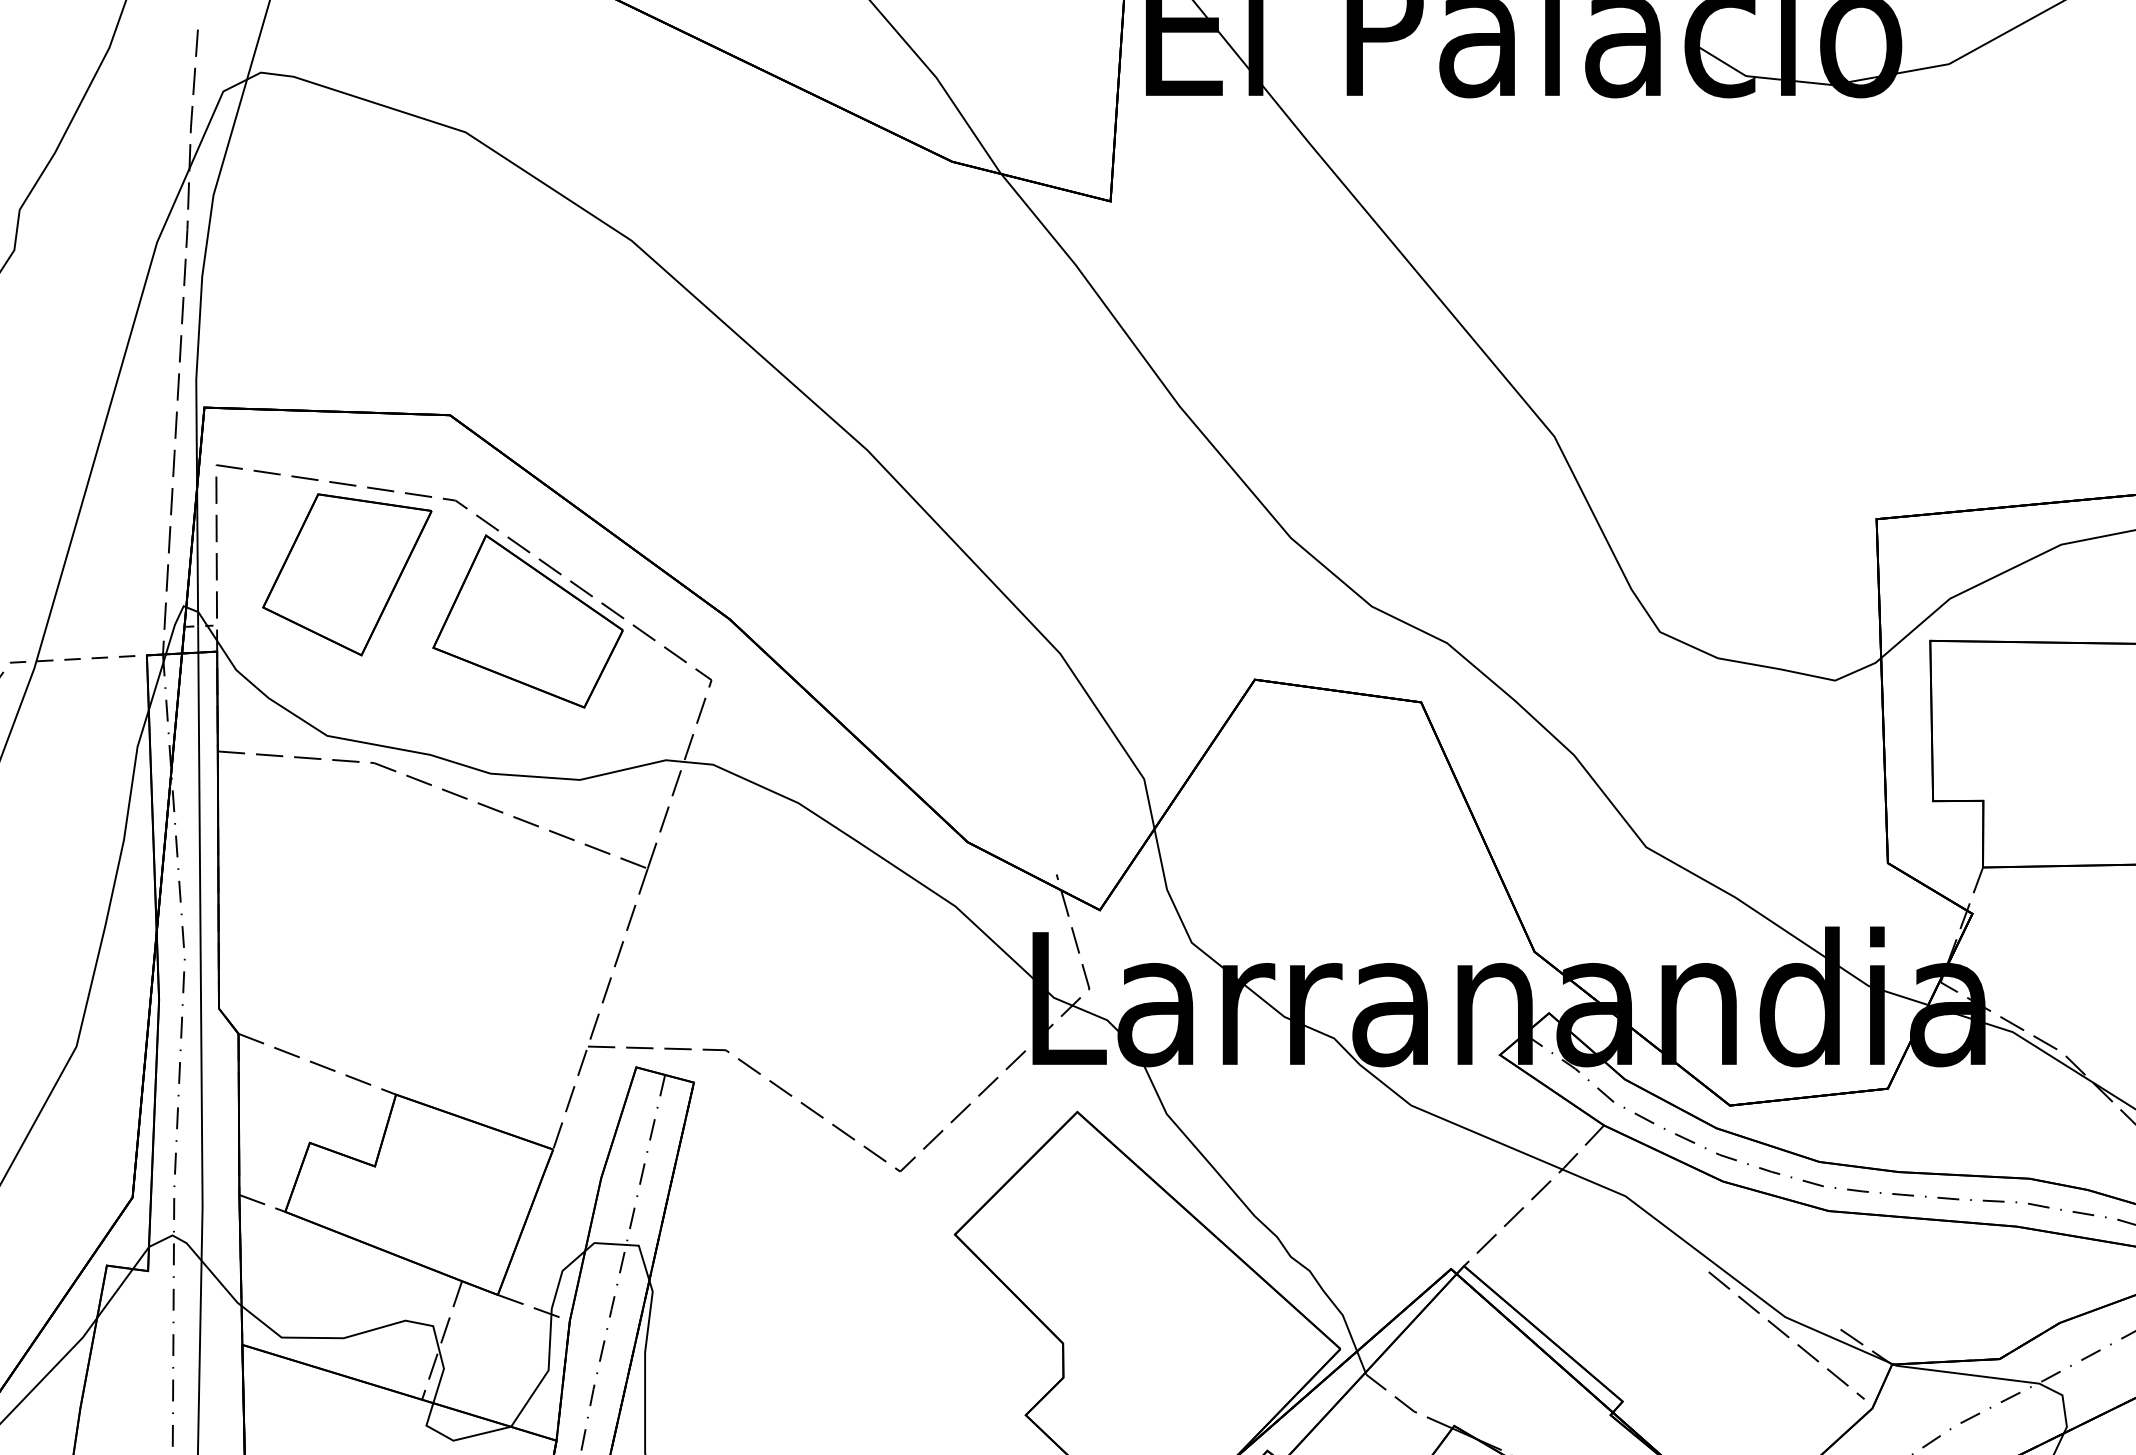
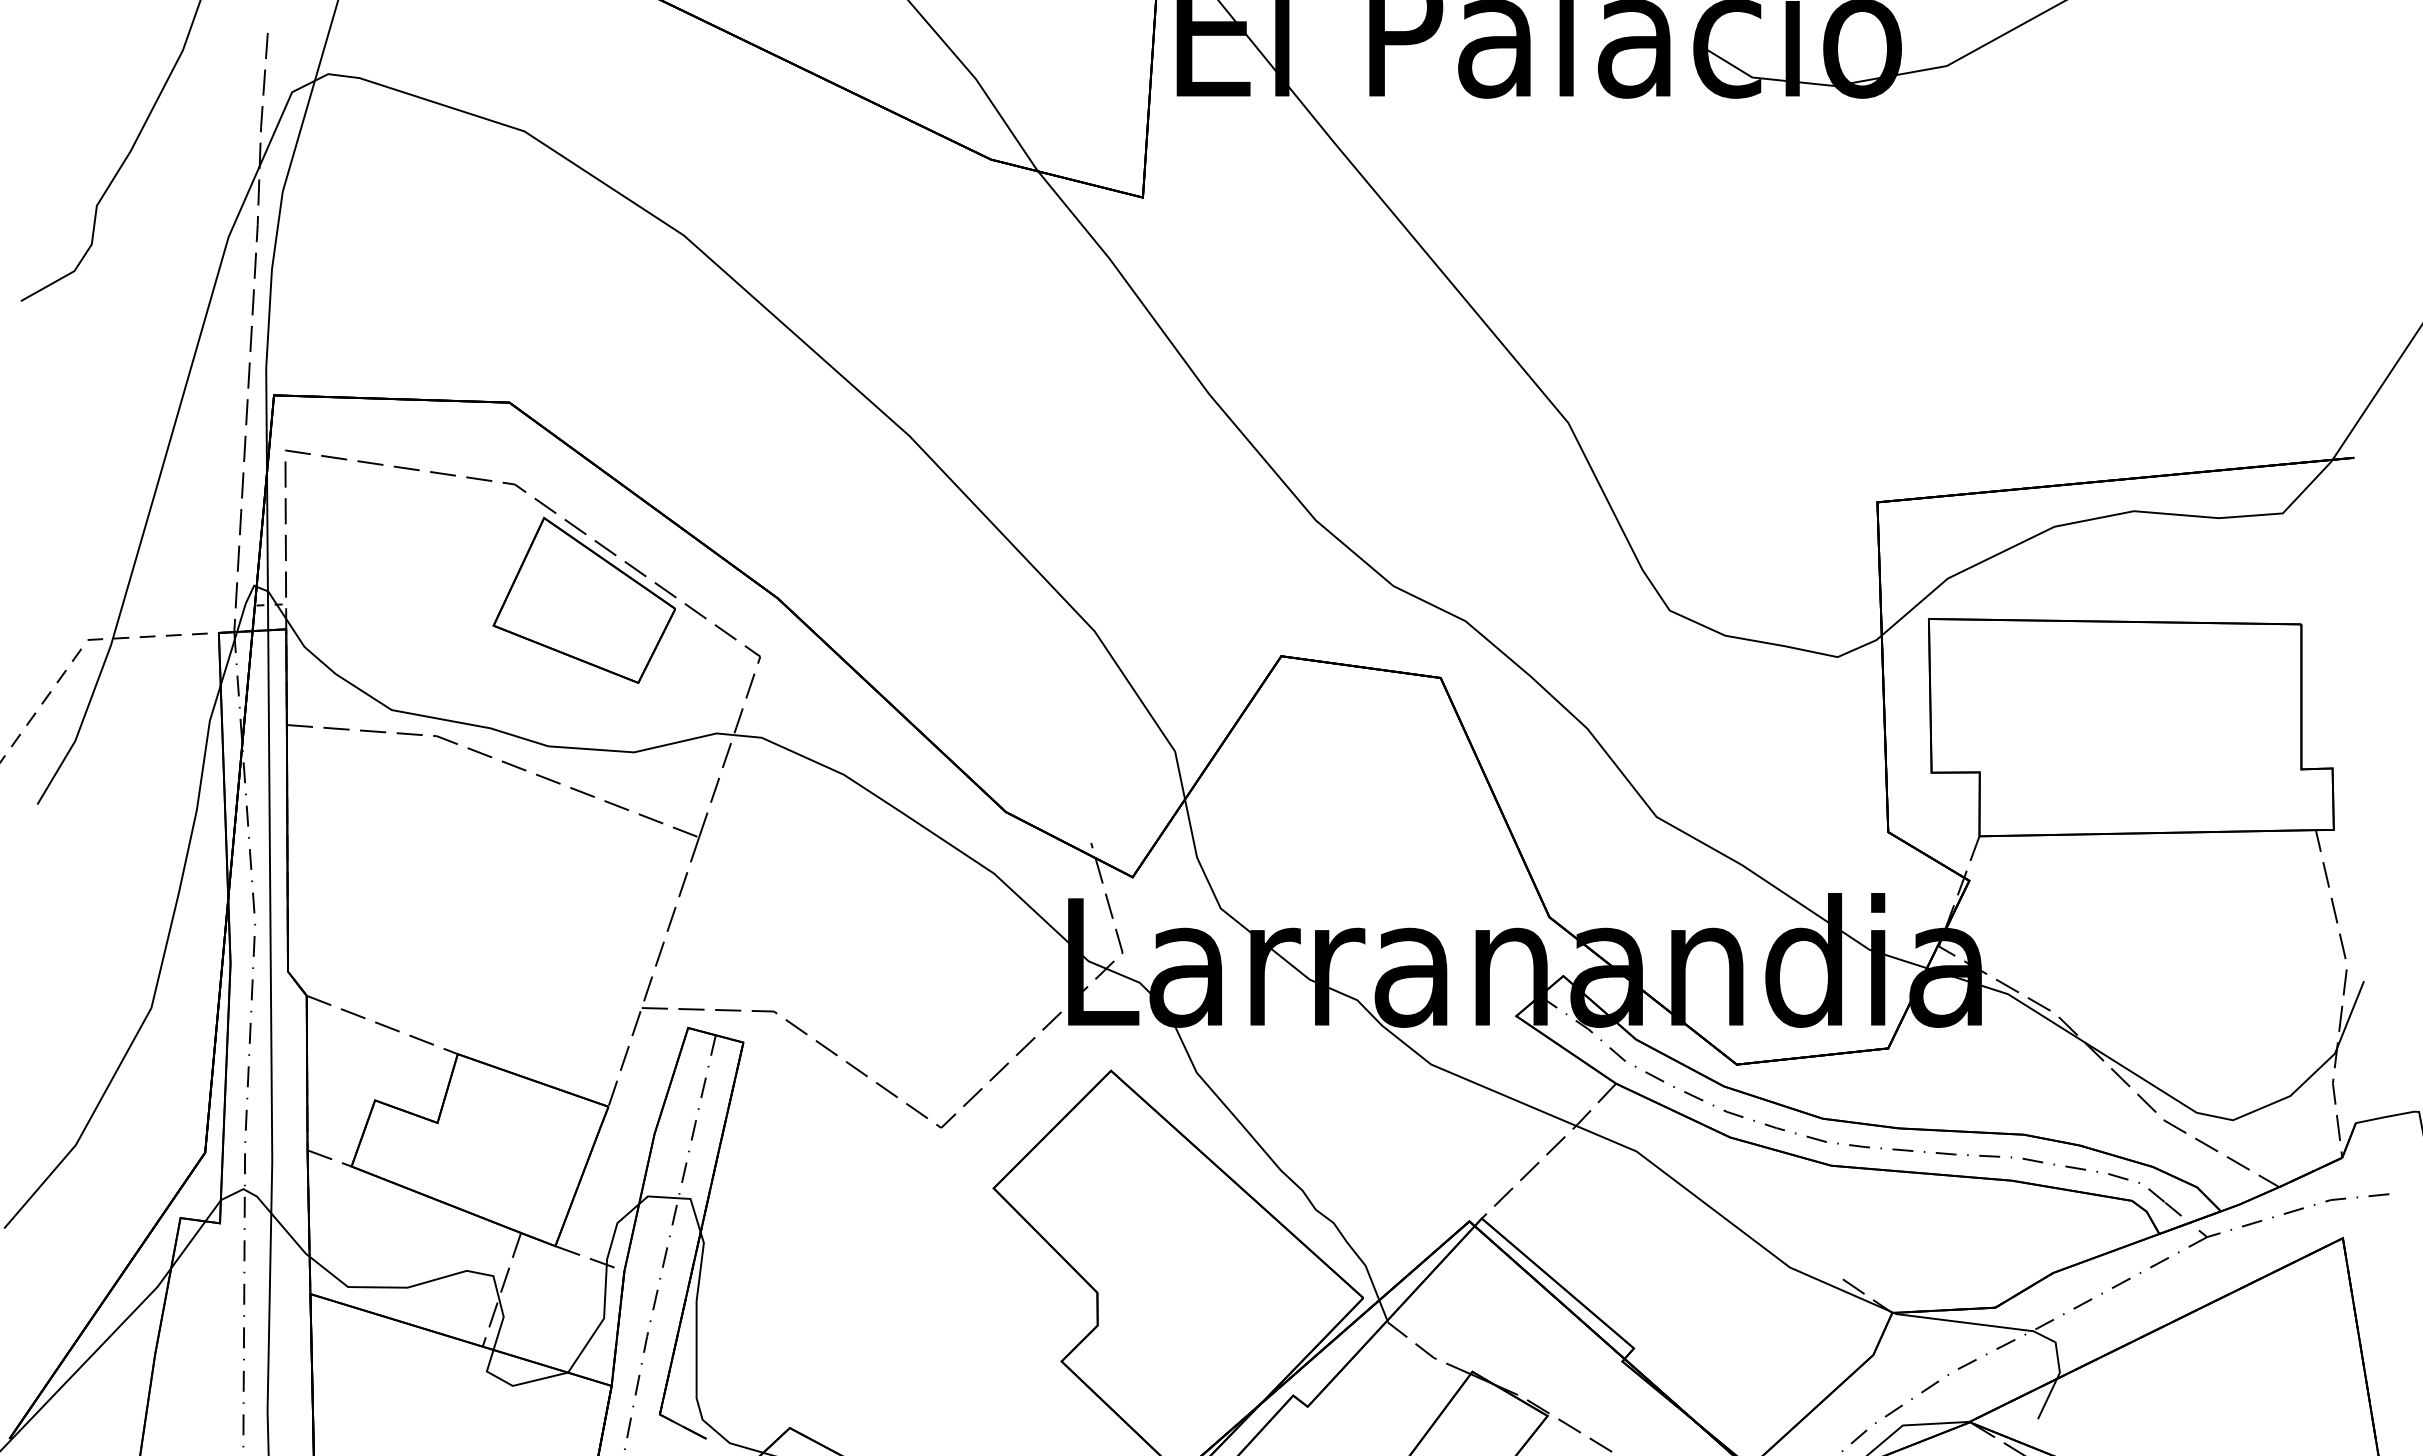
part: (346, 574) -> (410, 555), removed
line: (1786, 1334) -> (1791, 1284), removed

